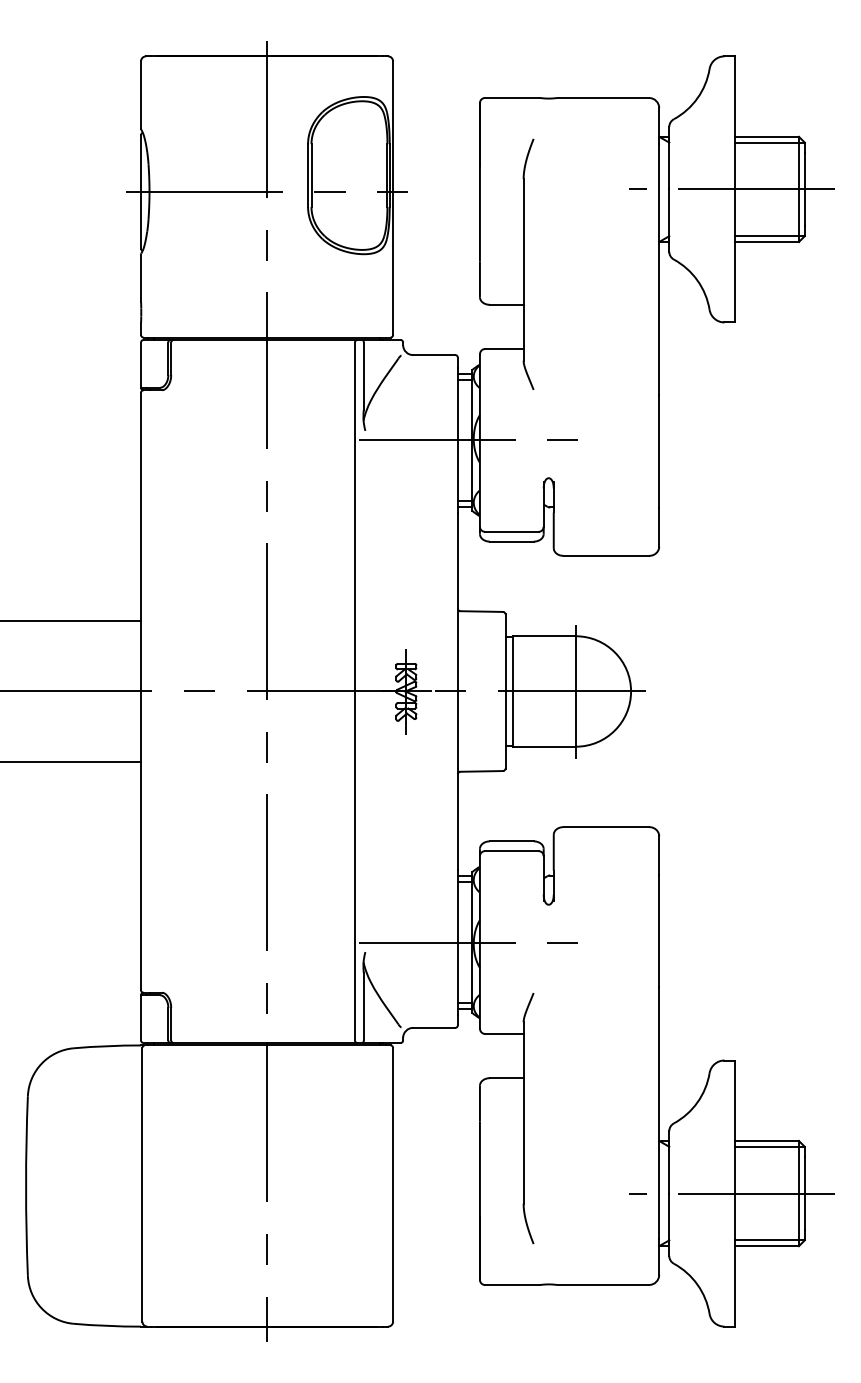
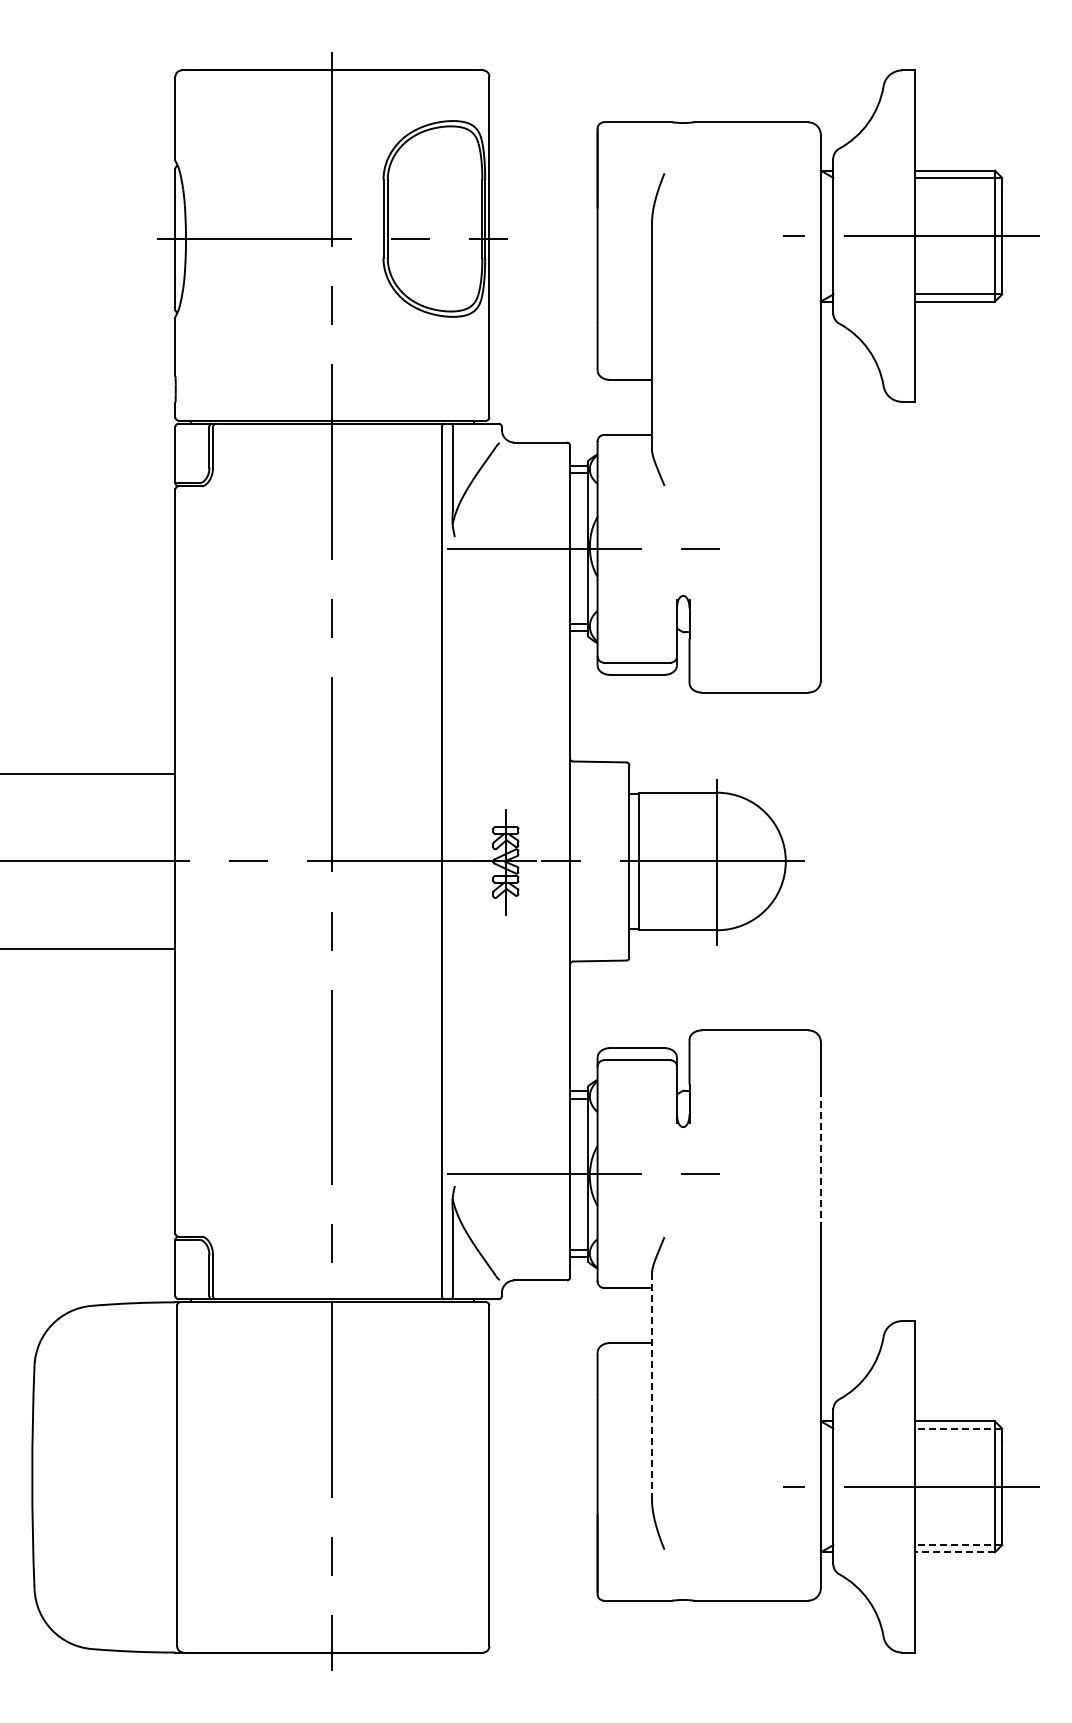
line: (658, 931) -> (820, 1160), solid -> dashed
line: (523, 1113) -> (651, 1386), solid -> dashed
line: (769, 1146) -> (958, 1428), solid -> dashed
line: (769, 1240) -> (958, 1545), solid -> dashed
line: (766, 1246) -> (954, 1552), solid -> dashed

